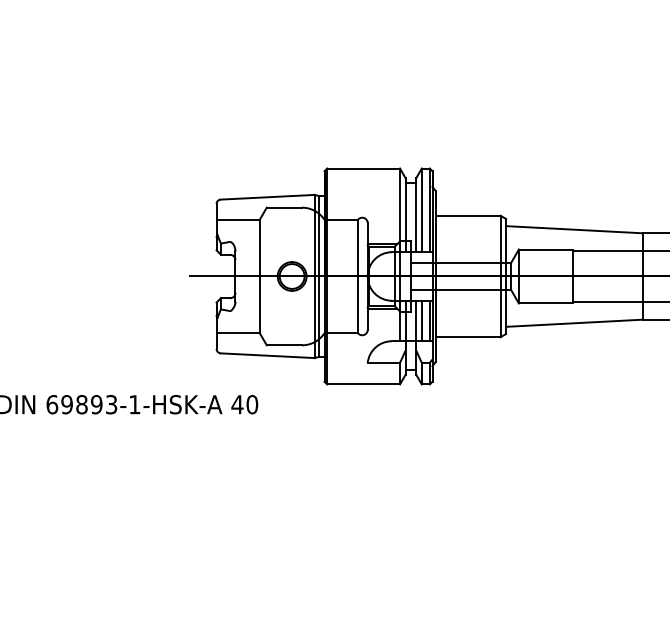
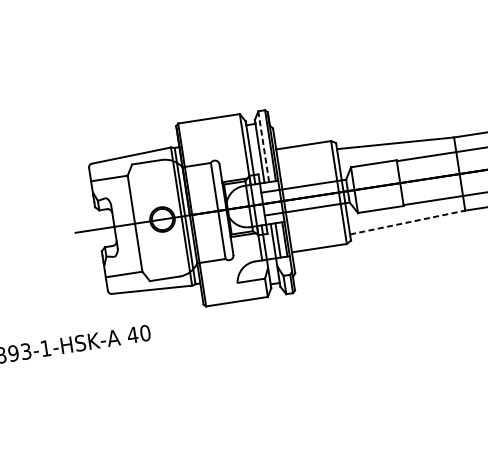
line: (421, 210) -> (263, 146), solid -> dashed
line: (574, 323) -> (407, 222), solid -> dashed

